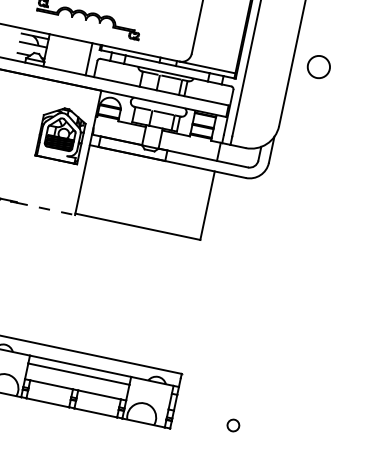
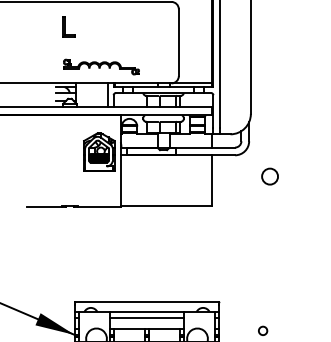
circle: (318, 66) -> (269, 176), moved
line: (46, 208) -> (99, 206), dashed -> solid

